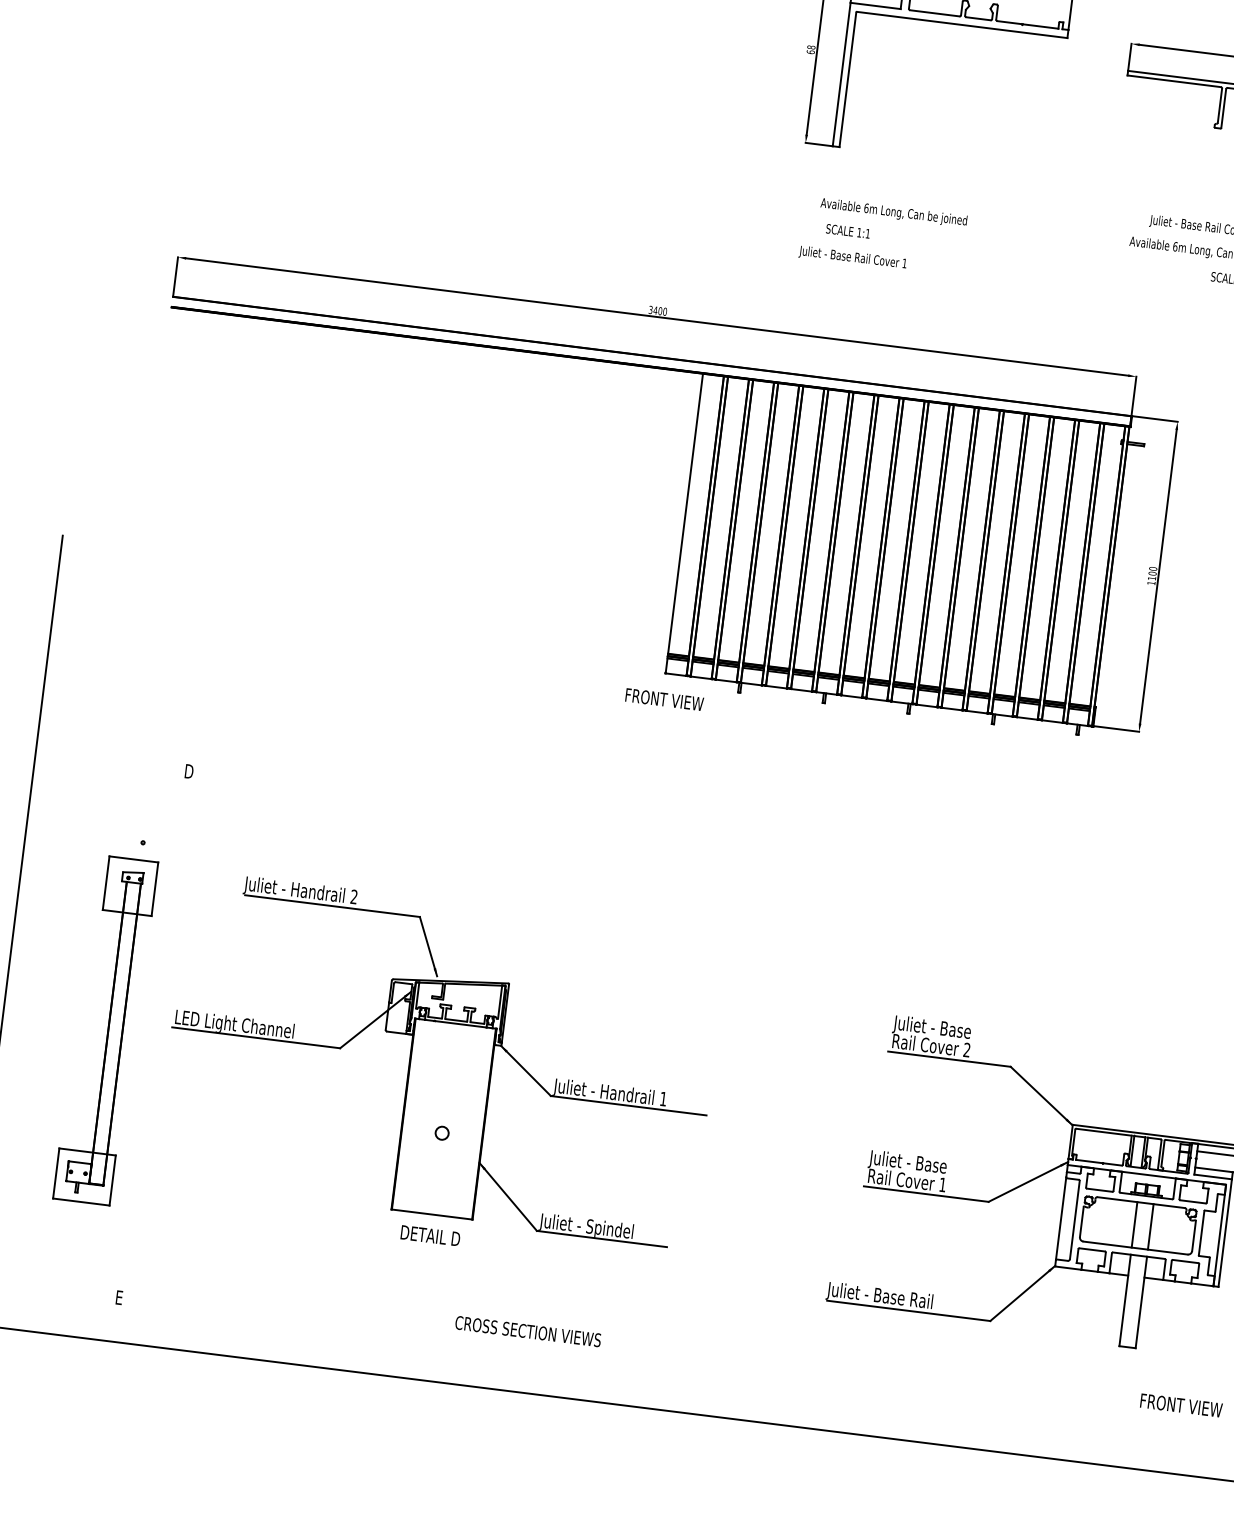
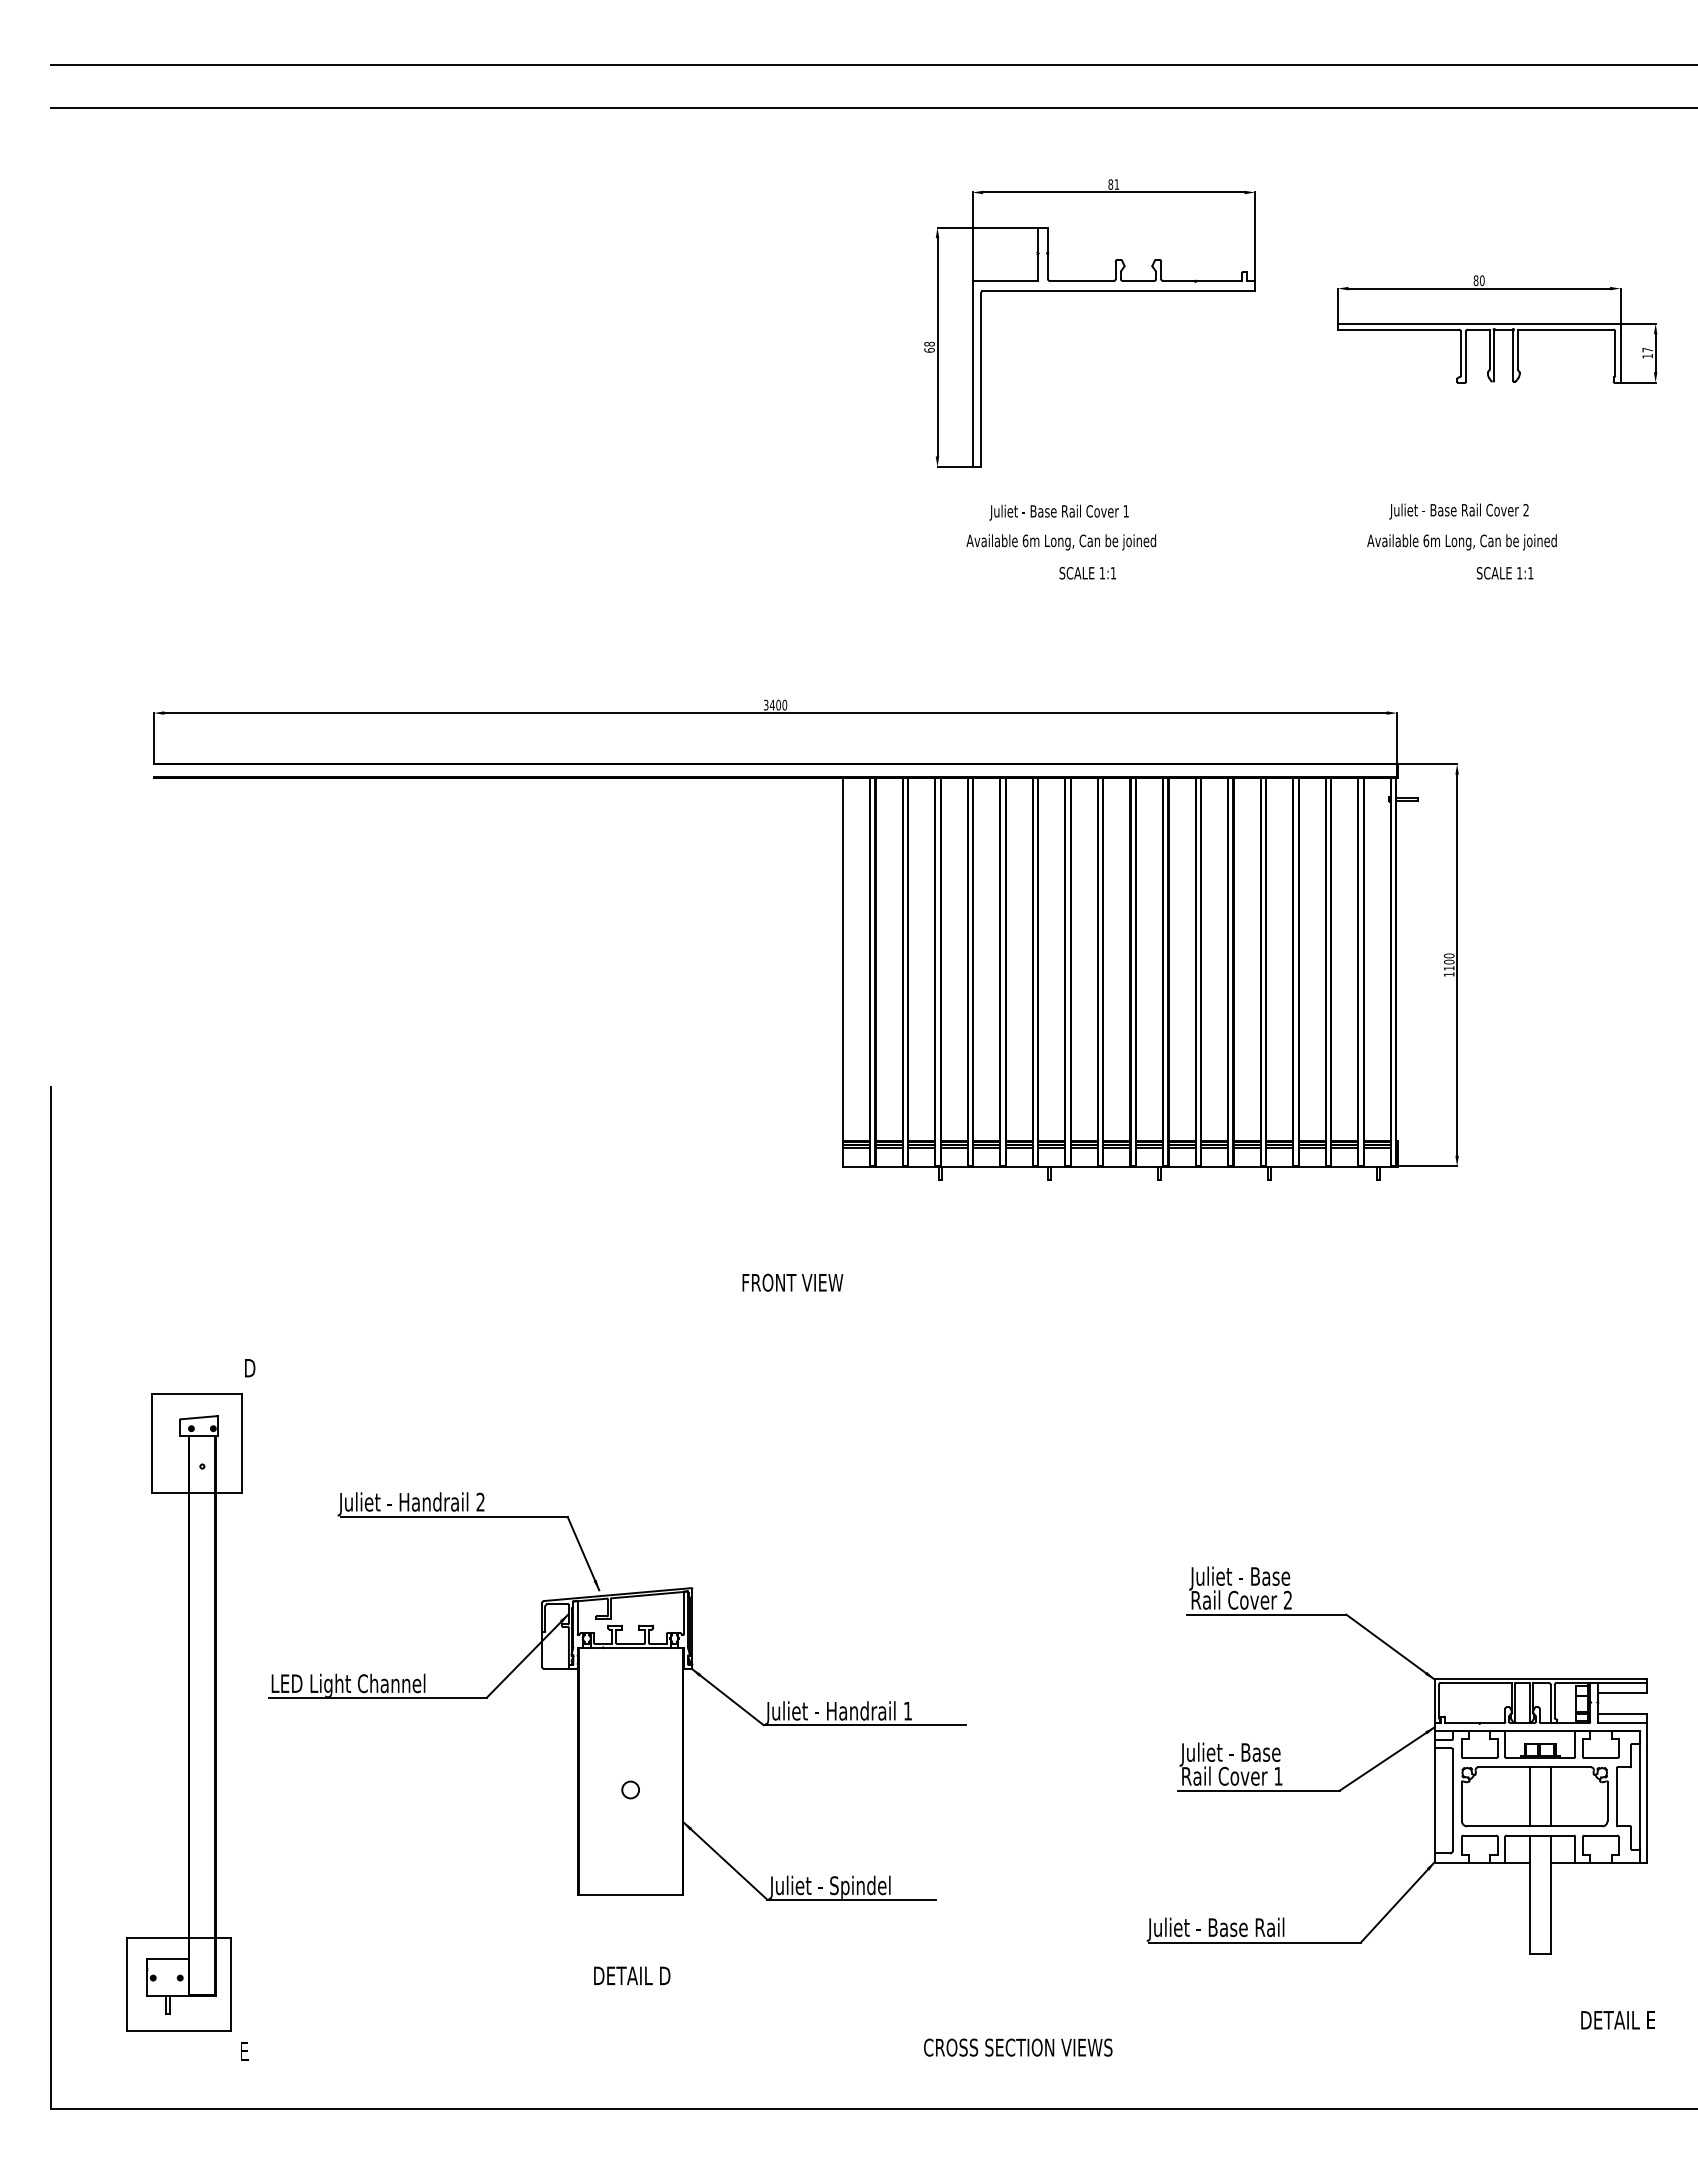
text: (847, 231) -> (1087, 573), moved
text: (852, 257) -> (1058, 512), moved
text: (664, 699) -> (792, 1282), moved
part: (105, 1030) -> (184, 1712), size x1.43
text: (430, 1235) -> (632, 1975), moved
text: (528, 1331) -> (1018, 2047), moved
text: (1181, 1405) -> (1618, 2019), FRONT VIEW -> DETAIL E

